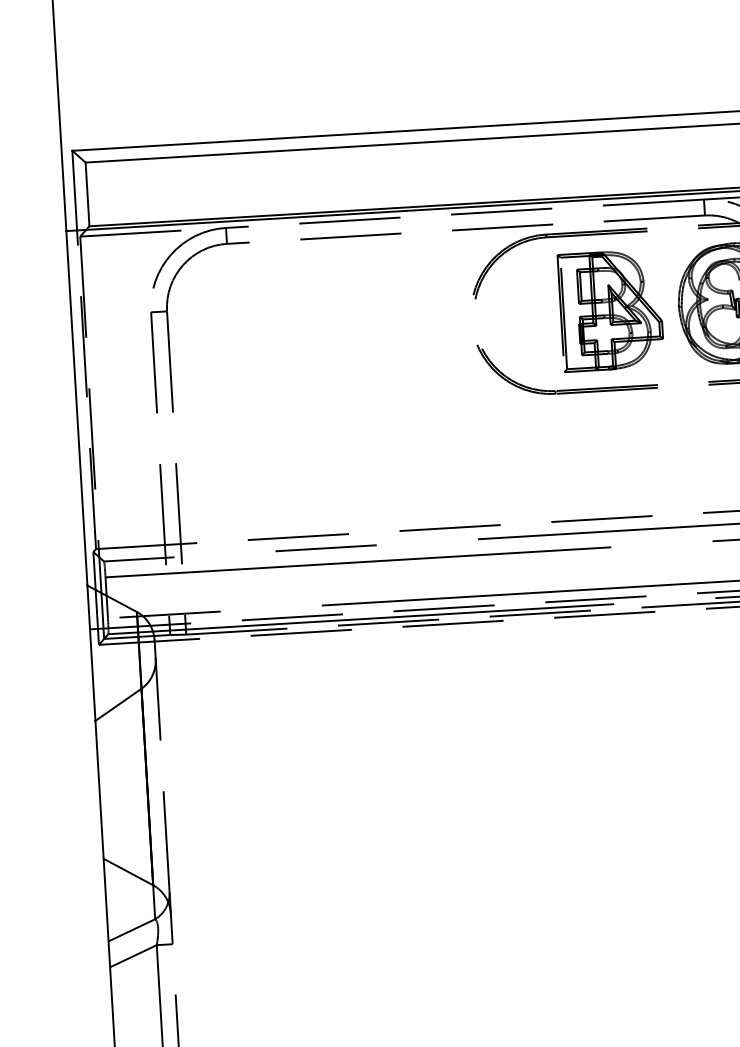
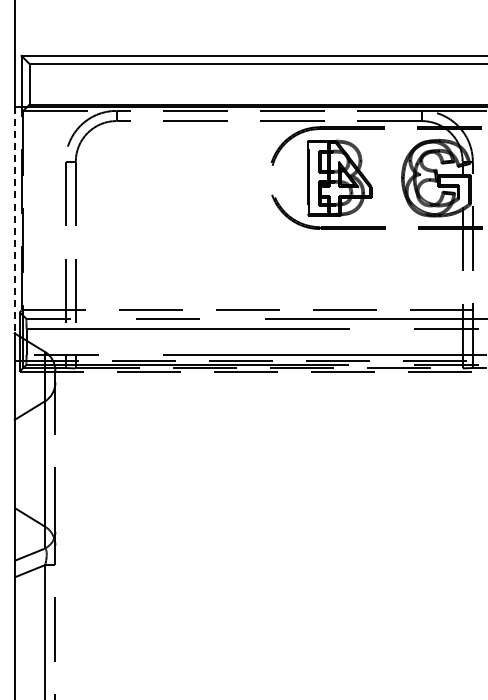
part: (610, 309) -> (339, 177), moved
line: (76, 408) -> (14, 220), solid -> dashed

